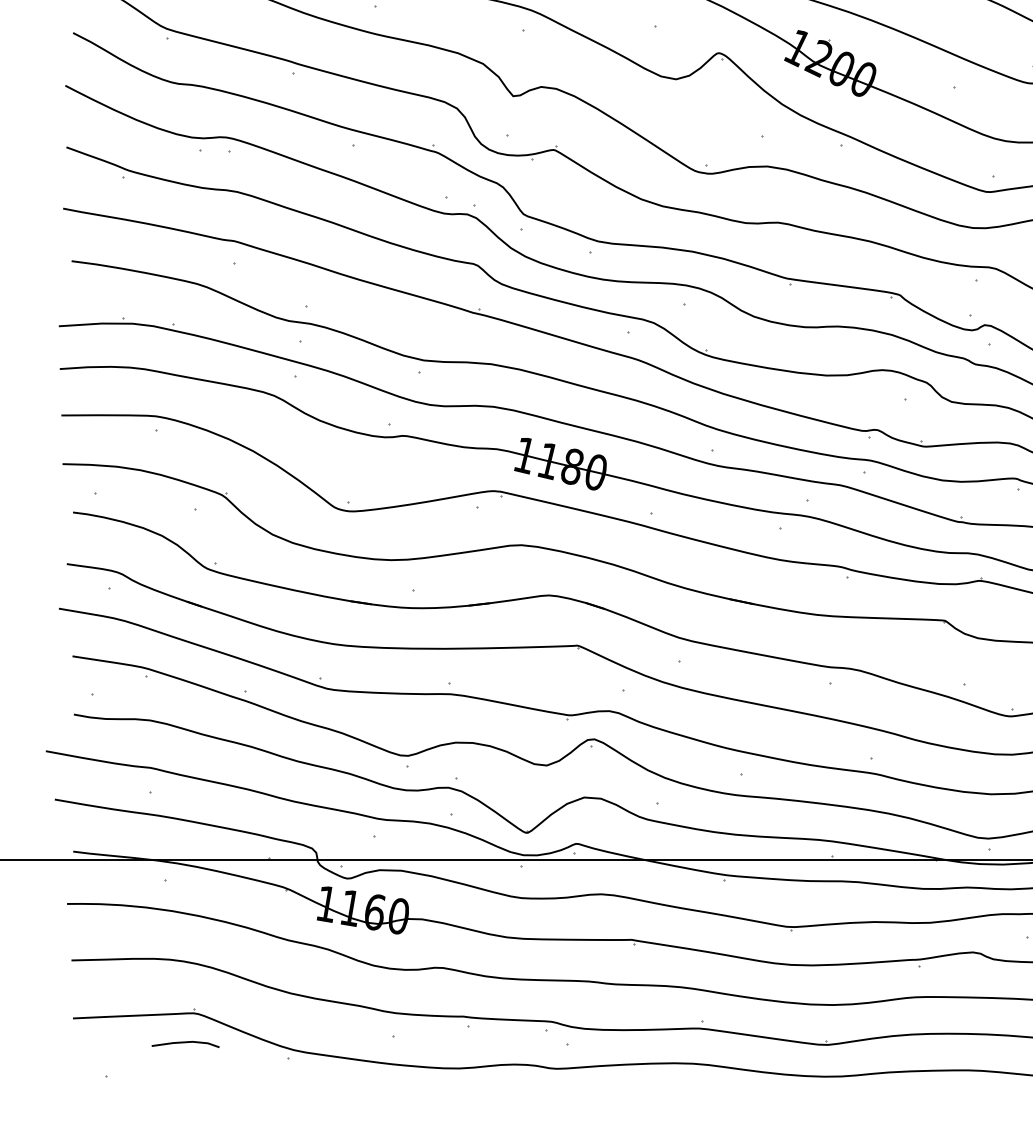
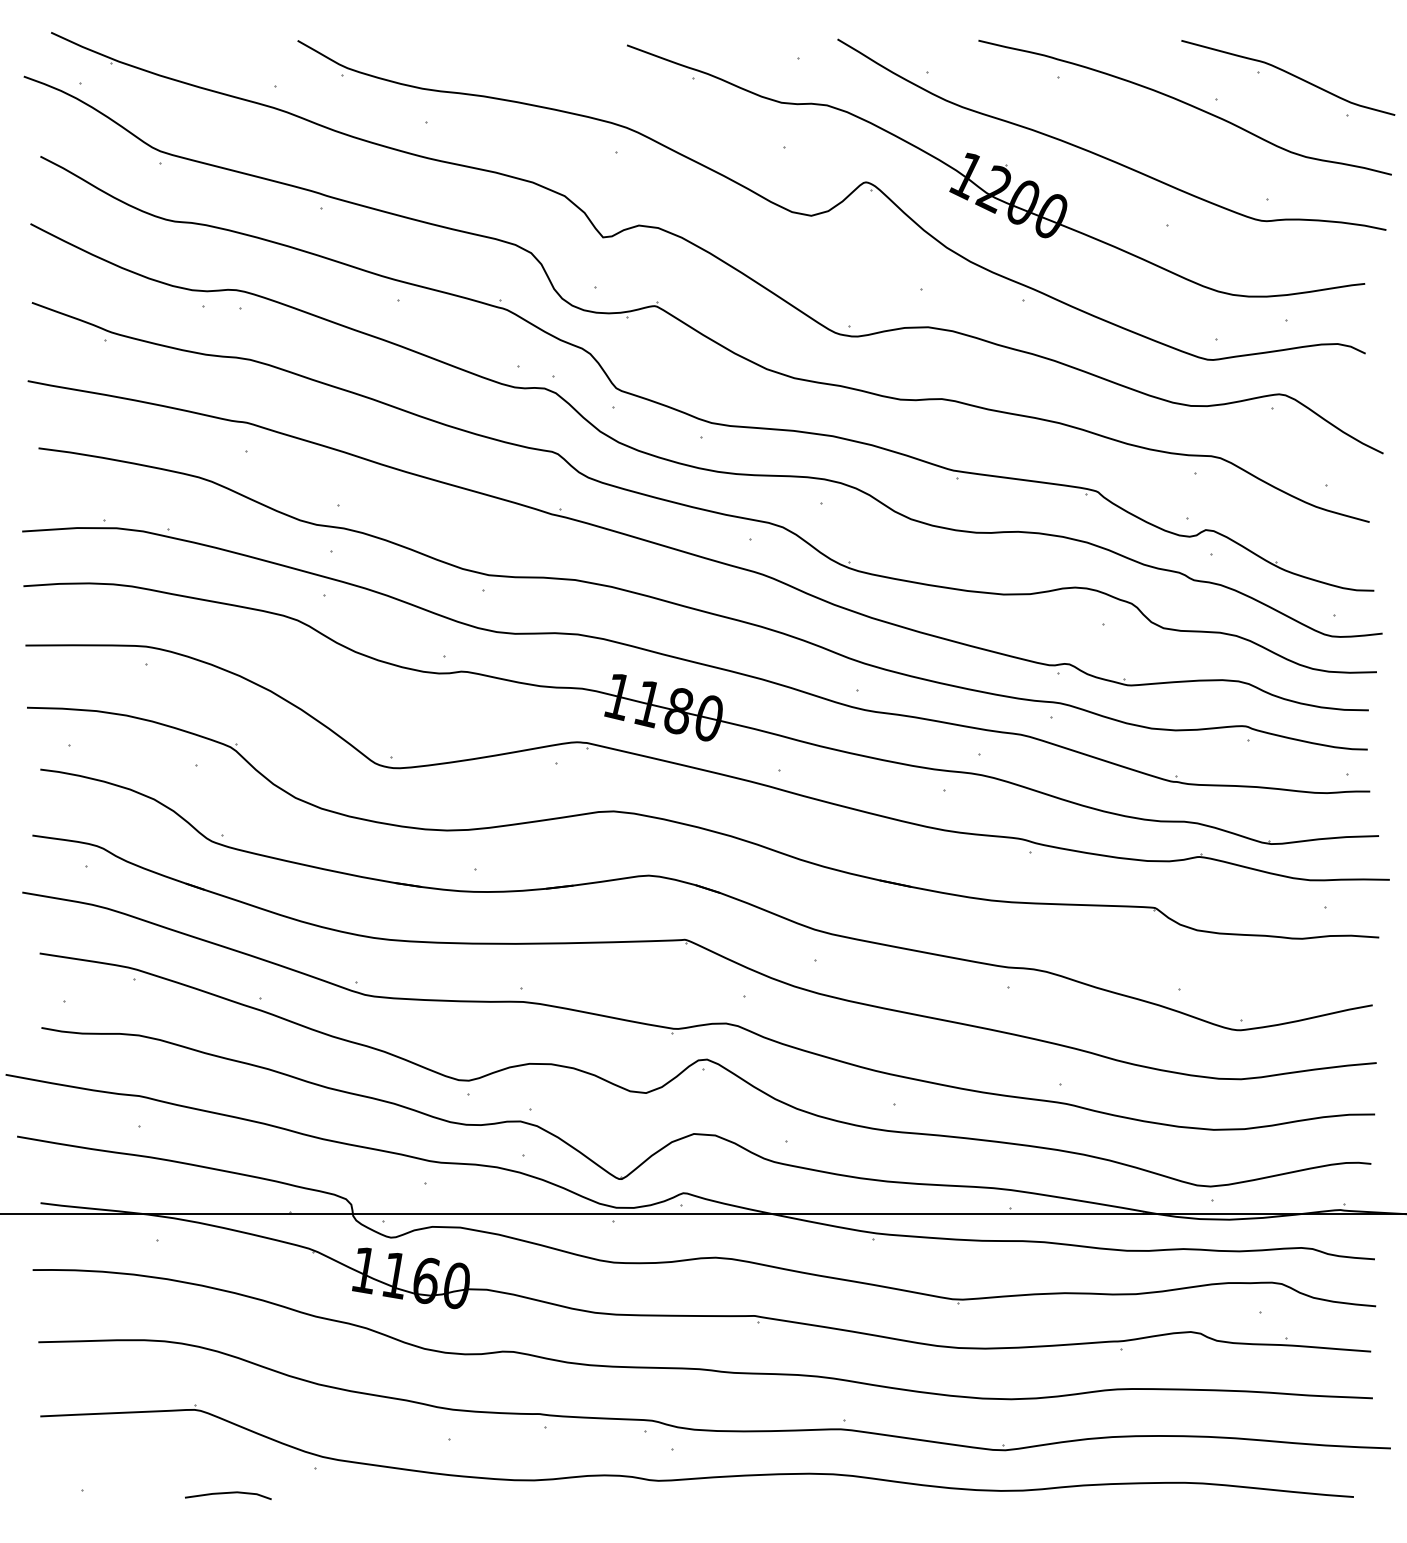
line: (185, 1042) -> (228, 1493), moved

